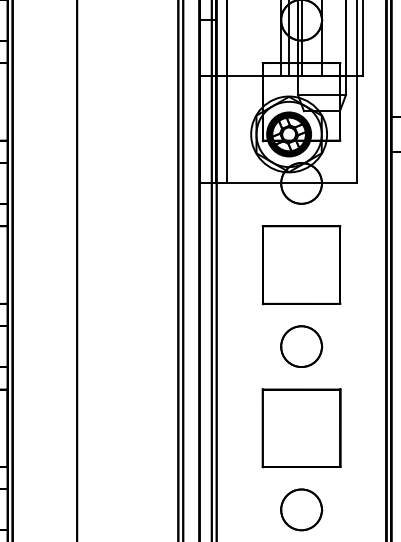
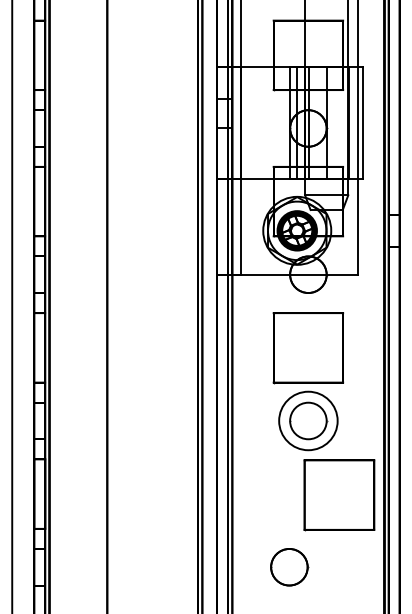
circle: (301, 346) -> (308, 420), size x1.6
part: (301, 428) -> (339, 495), moved
part: (301, 510) -> (289, 567), moved

